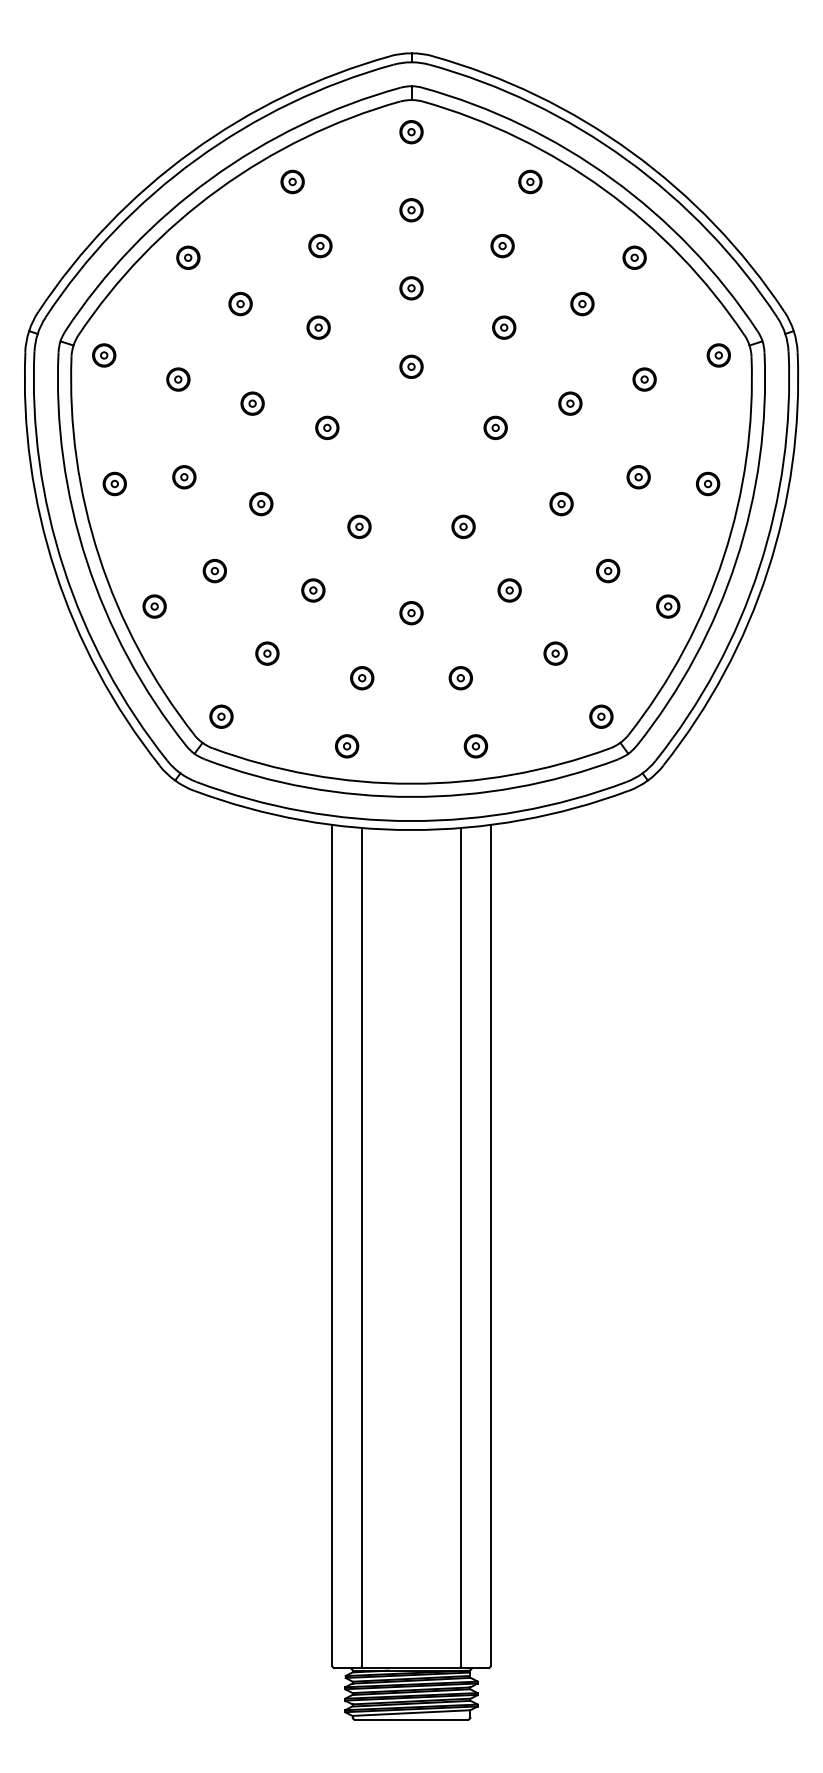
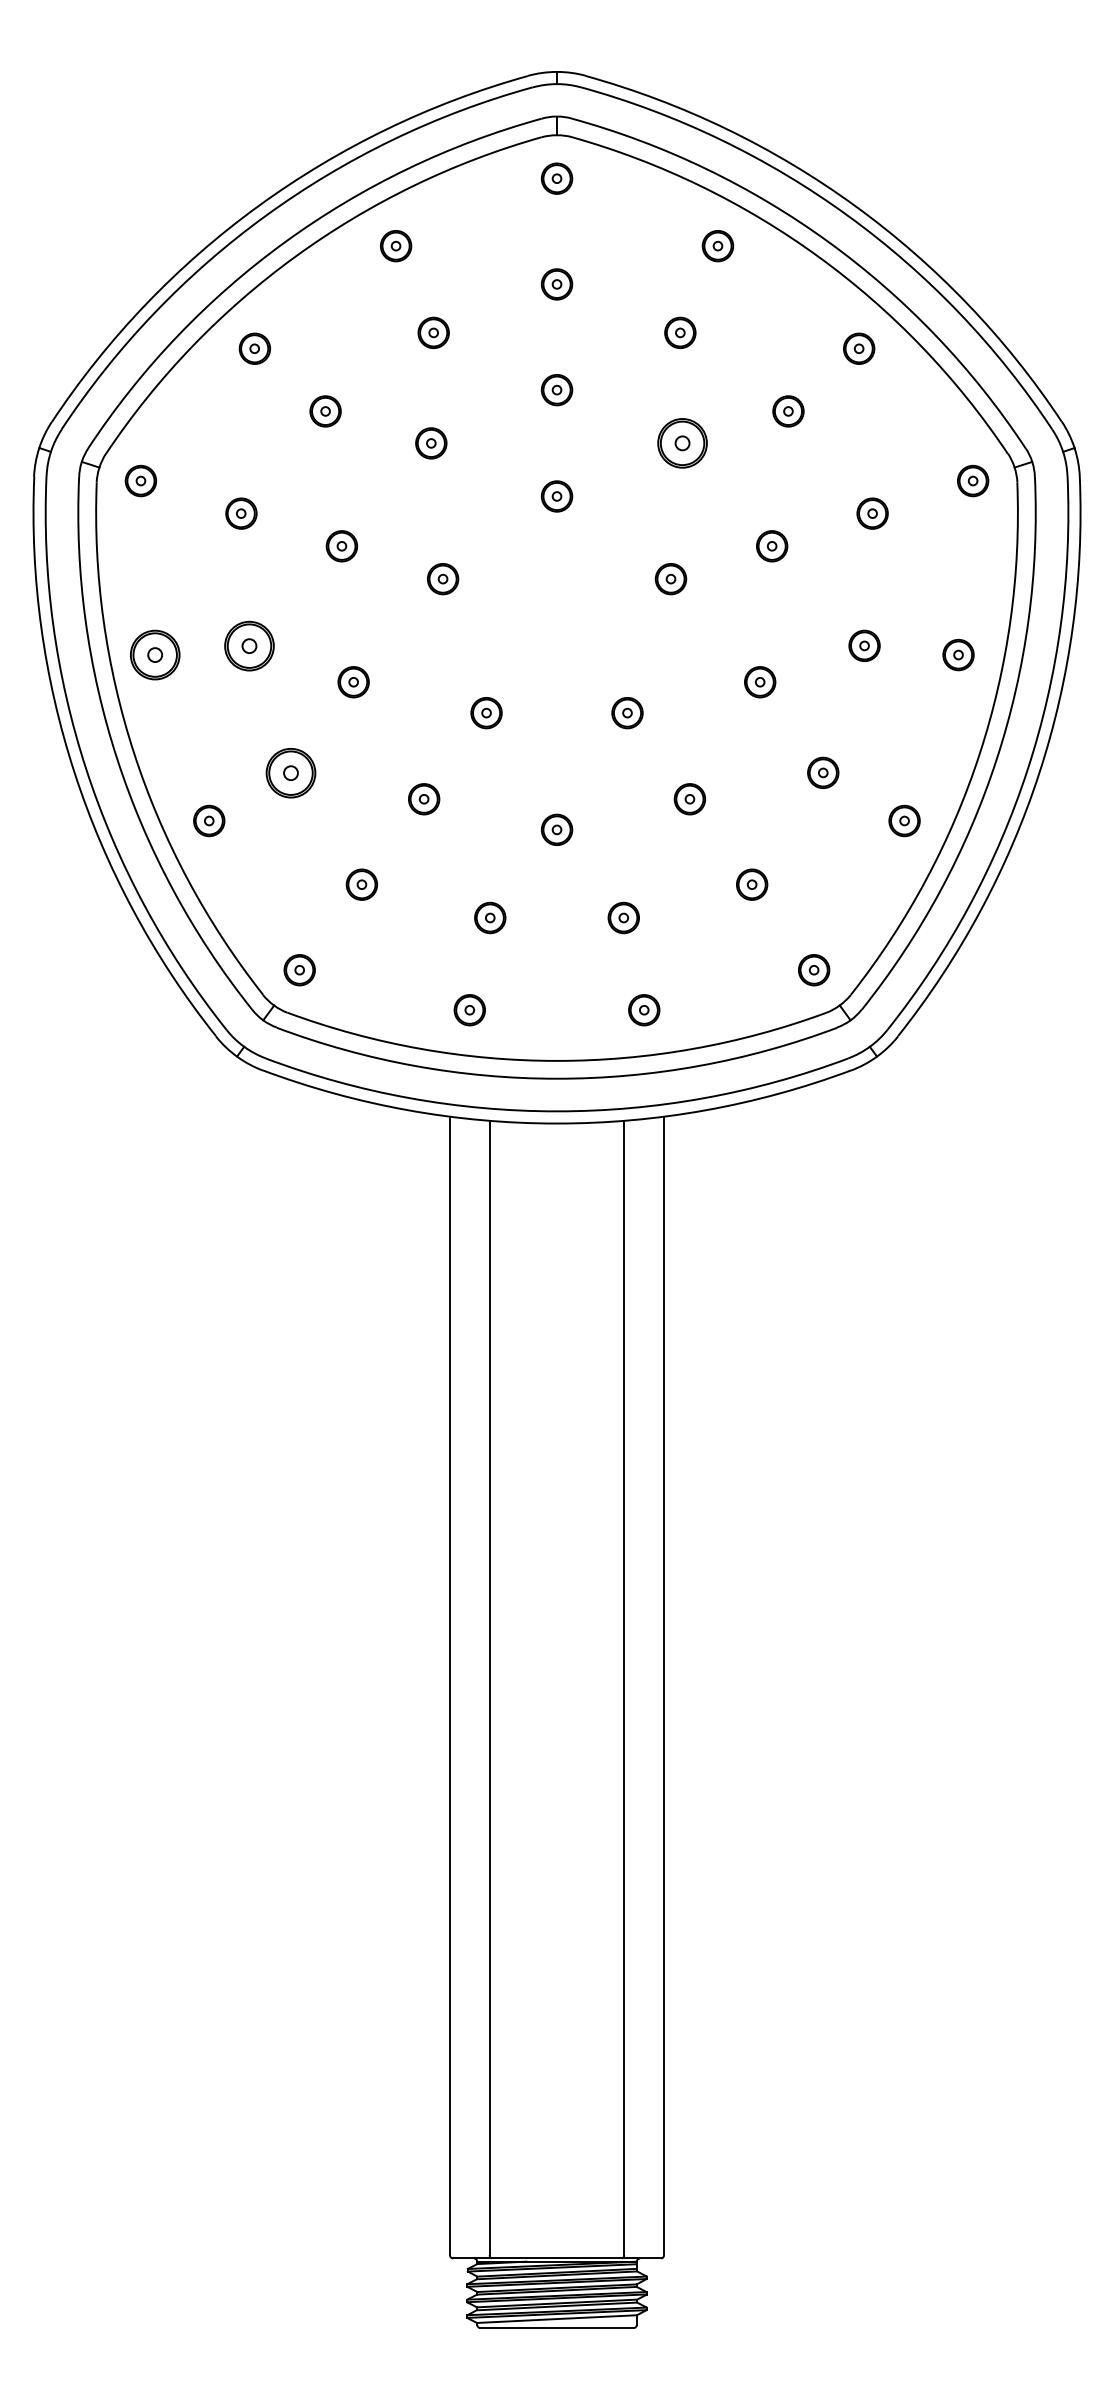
part: (504, 327) -> (682, 443), size x1.6
part: (184, 476) -> (249, 645), size x1.6
part: (114, 483) -> (155, 654), size x1.6
part: (214, 570) -> (290, 772), size x1.6

